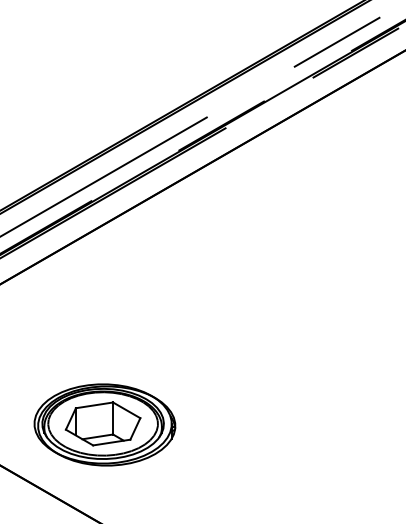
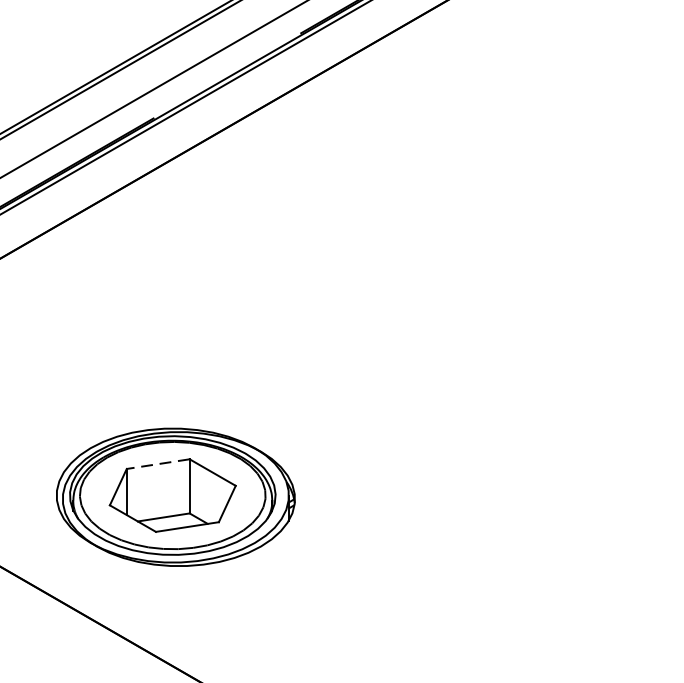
line: (94, 405) -> (158, 464), solid -> dashed

